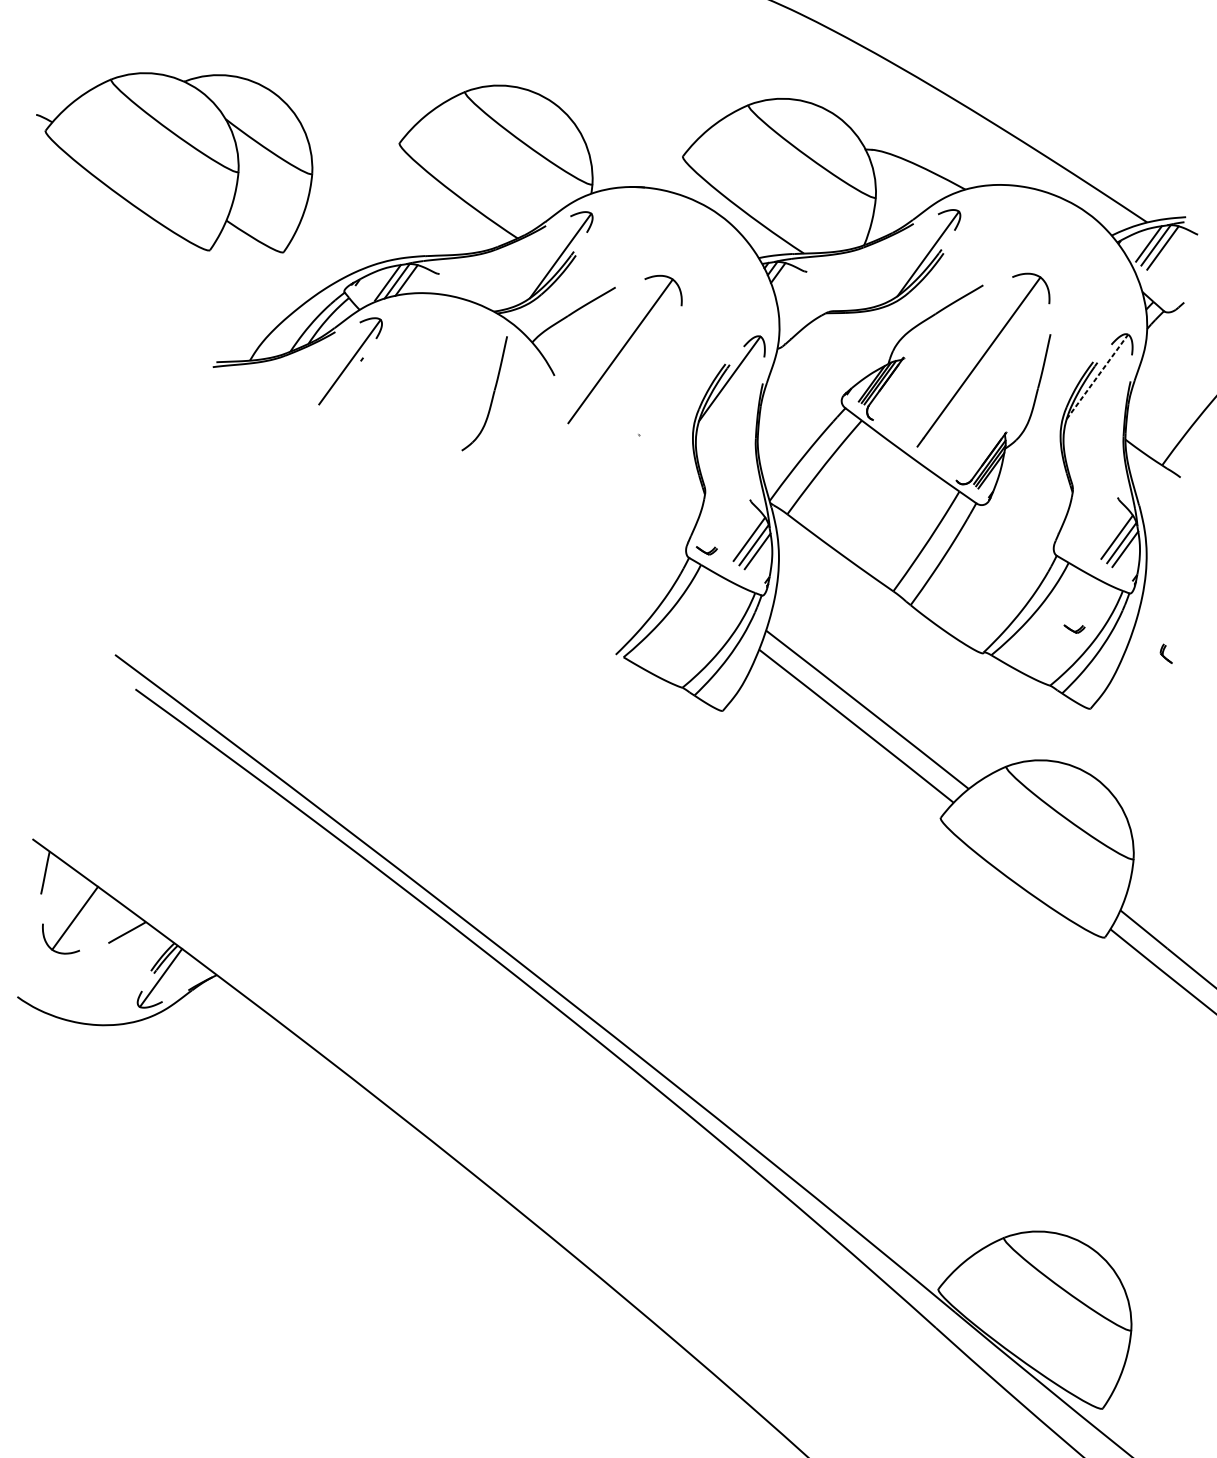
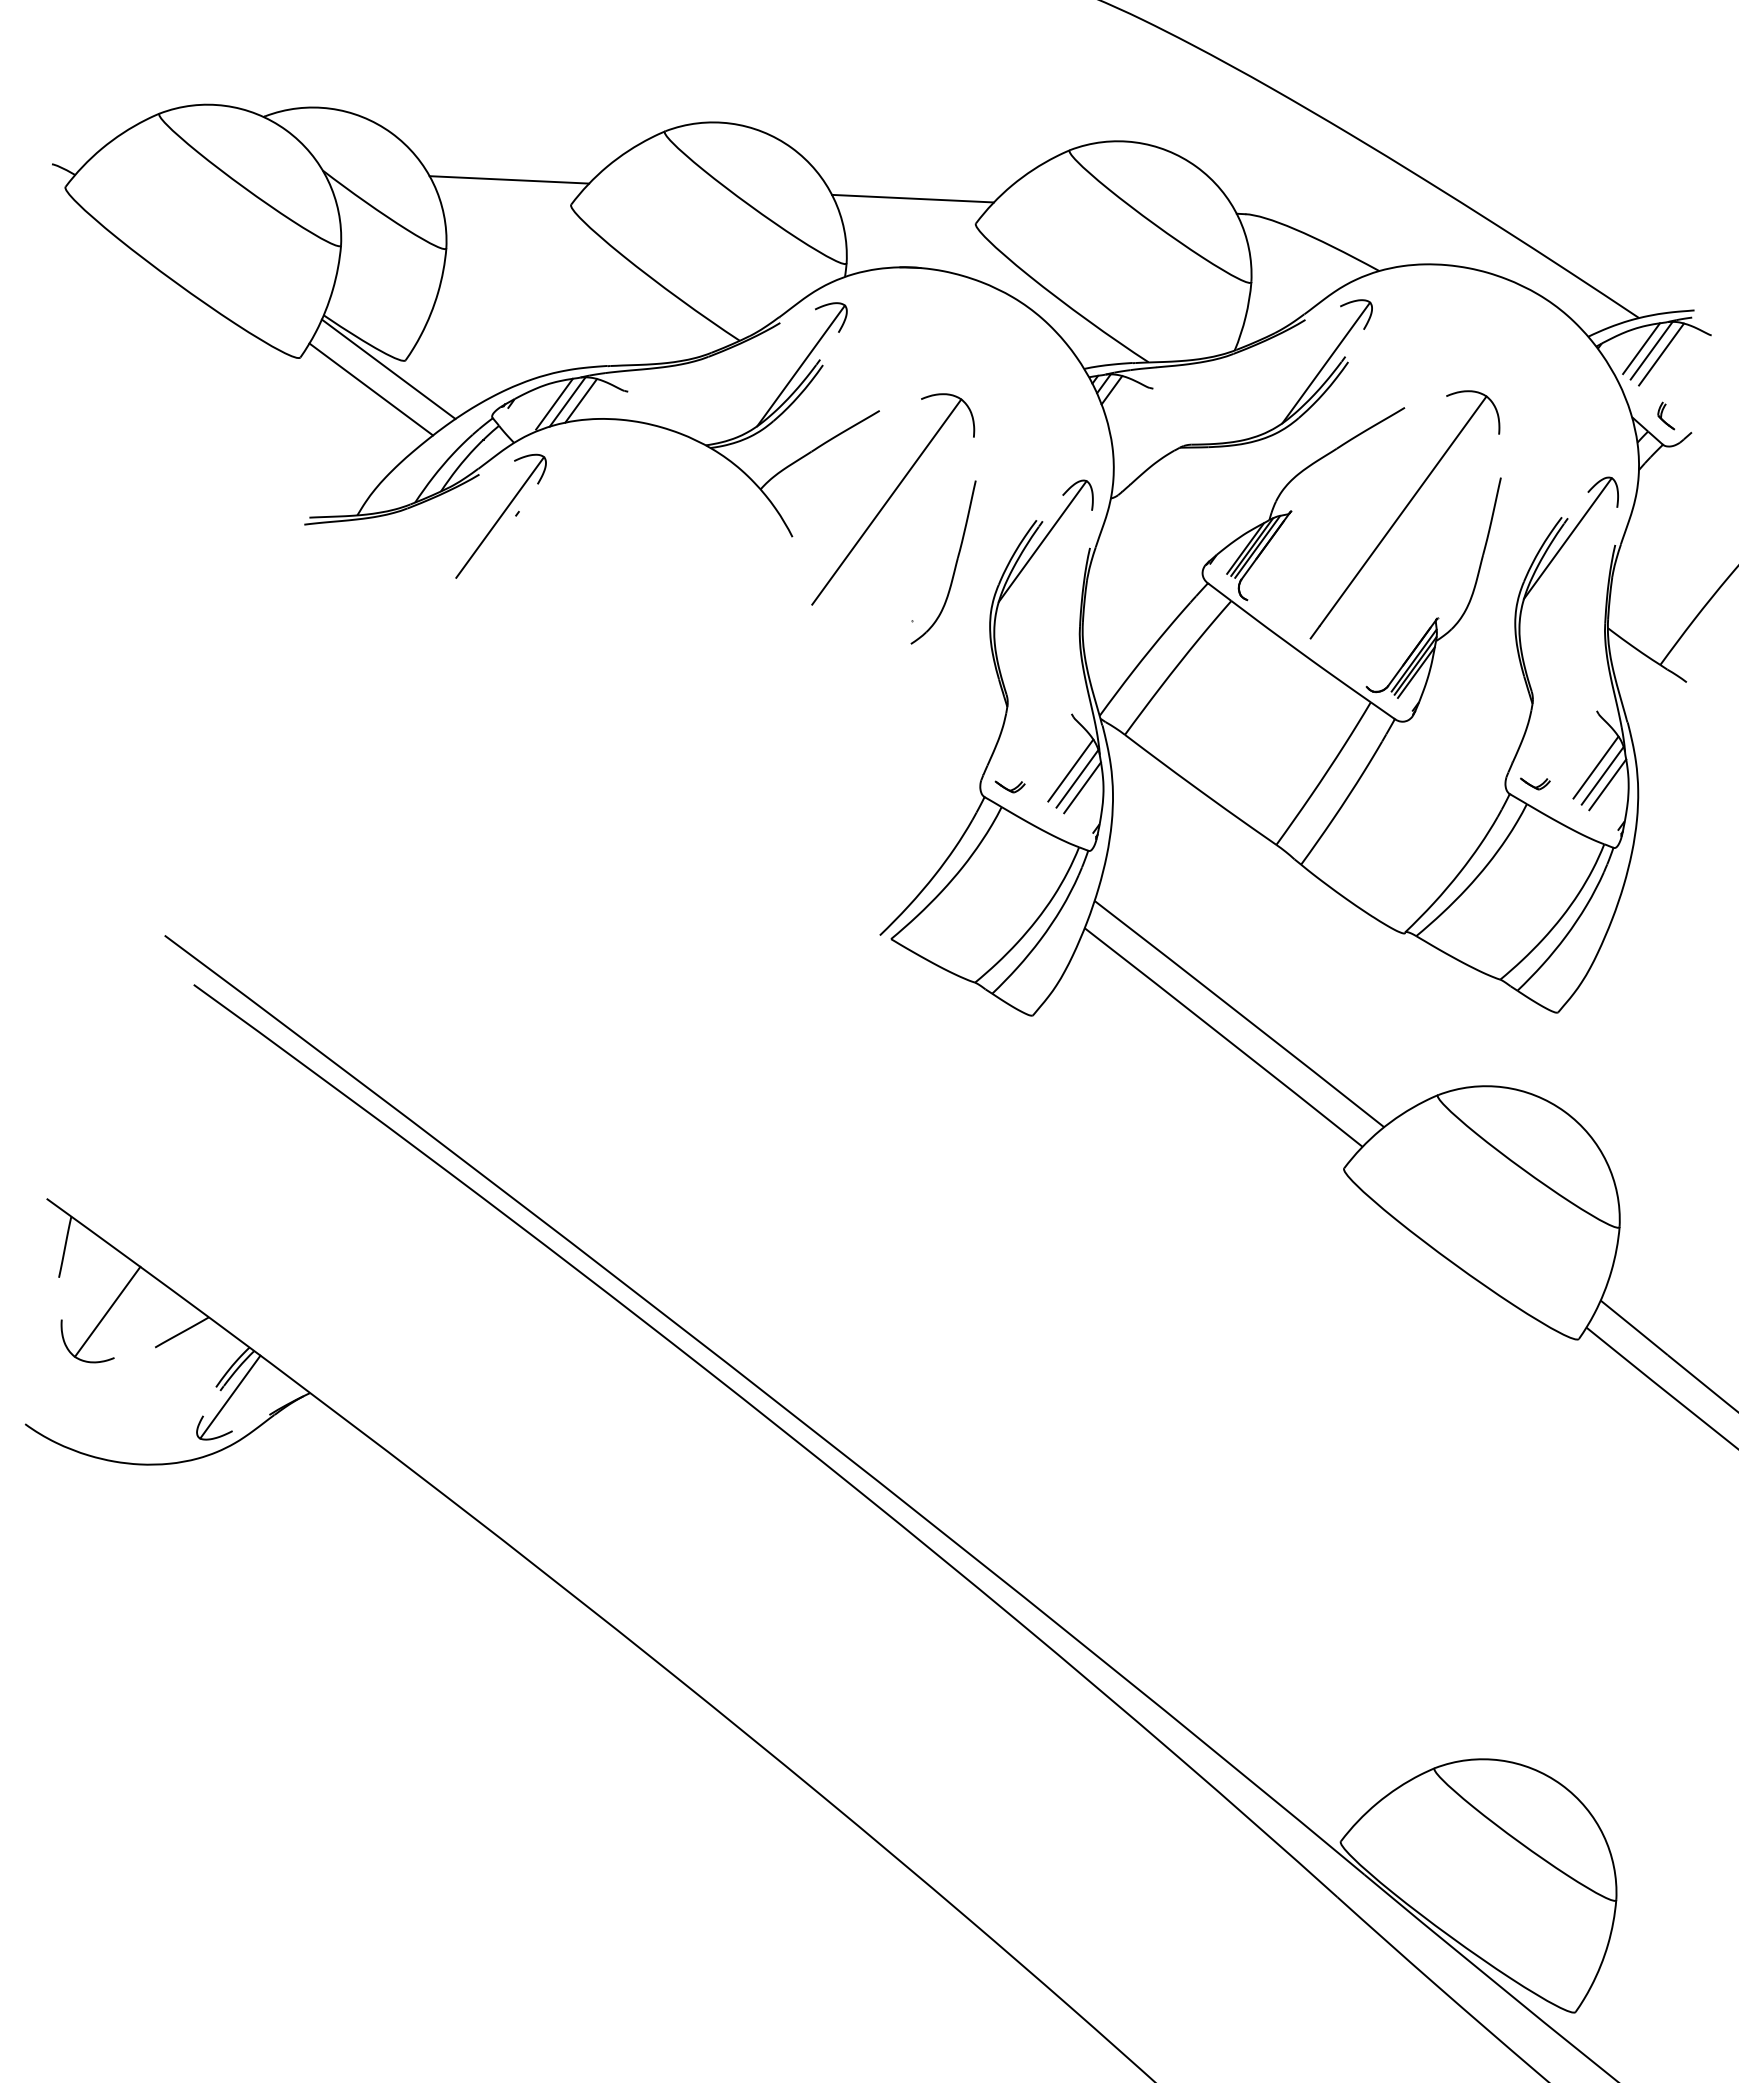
line: (356, 125) -> (509, 179), added
line: (638, 138) -> (912, 198), added
line: (271, 258) -> (388, 369), added
line: (259, 272) -> (371, 389), added
line: (1097, 376) -> (1567, 538), dashed -> solid
part: (492, 396) -> (954, 566), moved
part: (1074, 628) -> (1535, 783), moved
part: (1166, 653) -> (1666, 415), moved

